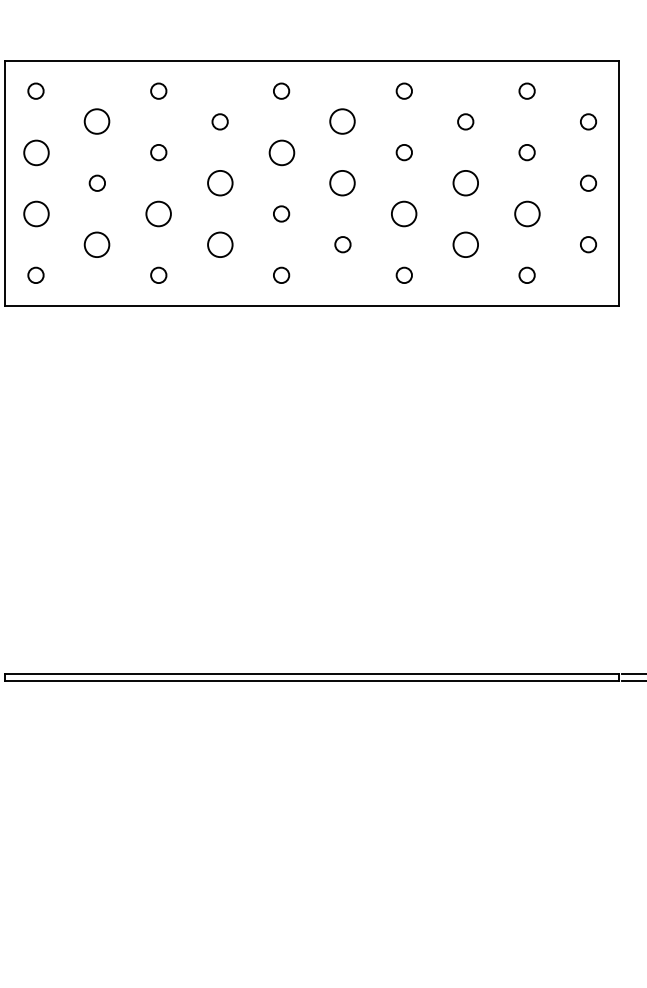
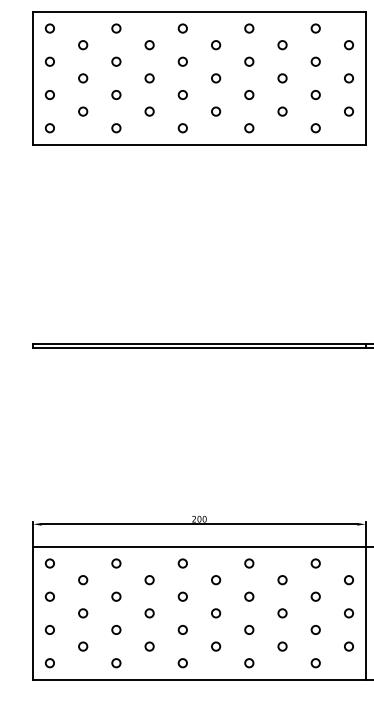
circle: (97, 122) -> (83, 45), size x0.62
circle: (343, 122) -> (216, 45), size x0.62
circle: (35, 152) -> (49, 61), size x0.62
circle: (280, 152) -> (182, 61), size x0.62
circle: (219, 183) -> (149, 78), size x0.62
circle: (343, 183) -> (216, 78), size x0.62
circle: (465, 183) -> (282, 78), size x0.62
circle: (35, 213) -> (49, 94), size x0.62
circle: (158, 213) -> (116, 94), size x0.62
circle: (404, 213) -> (249, 94), size x0.62
circle: (526, 213) -> (315, 94), size x0.62
circle: (97, 244) -> (83, 111), size x0.62
circle: (219, 244) -> (149, 111), size x0.62
circle: (465, 244) -> (282, 111), size x0.62

